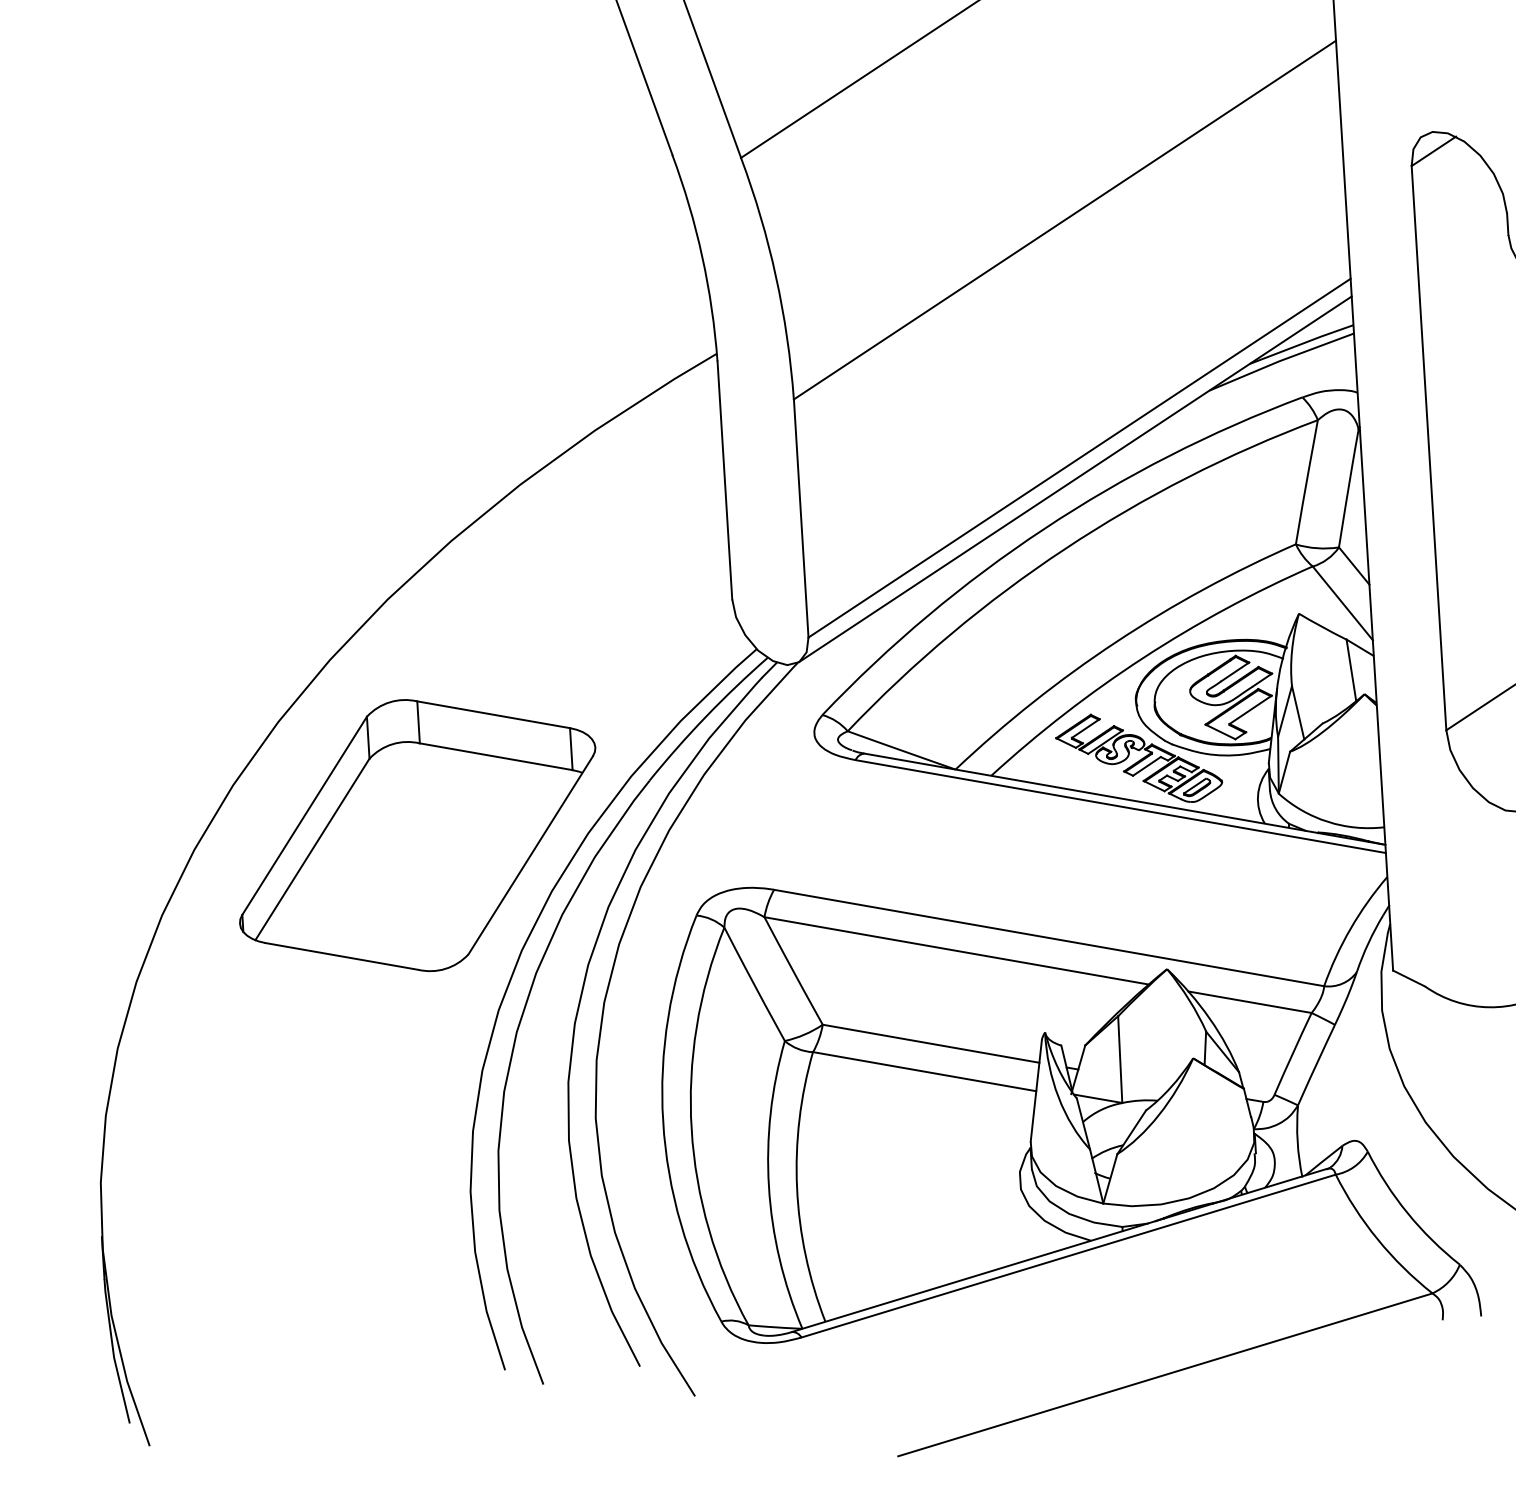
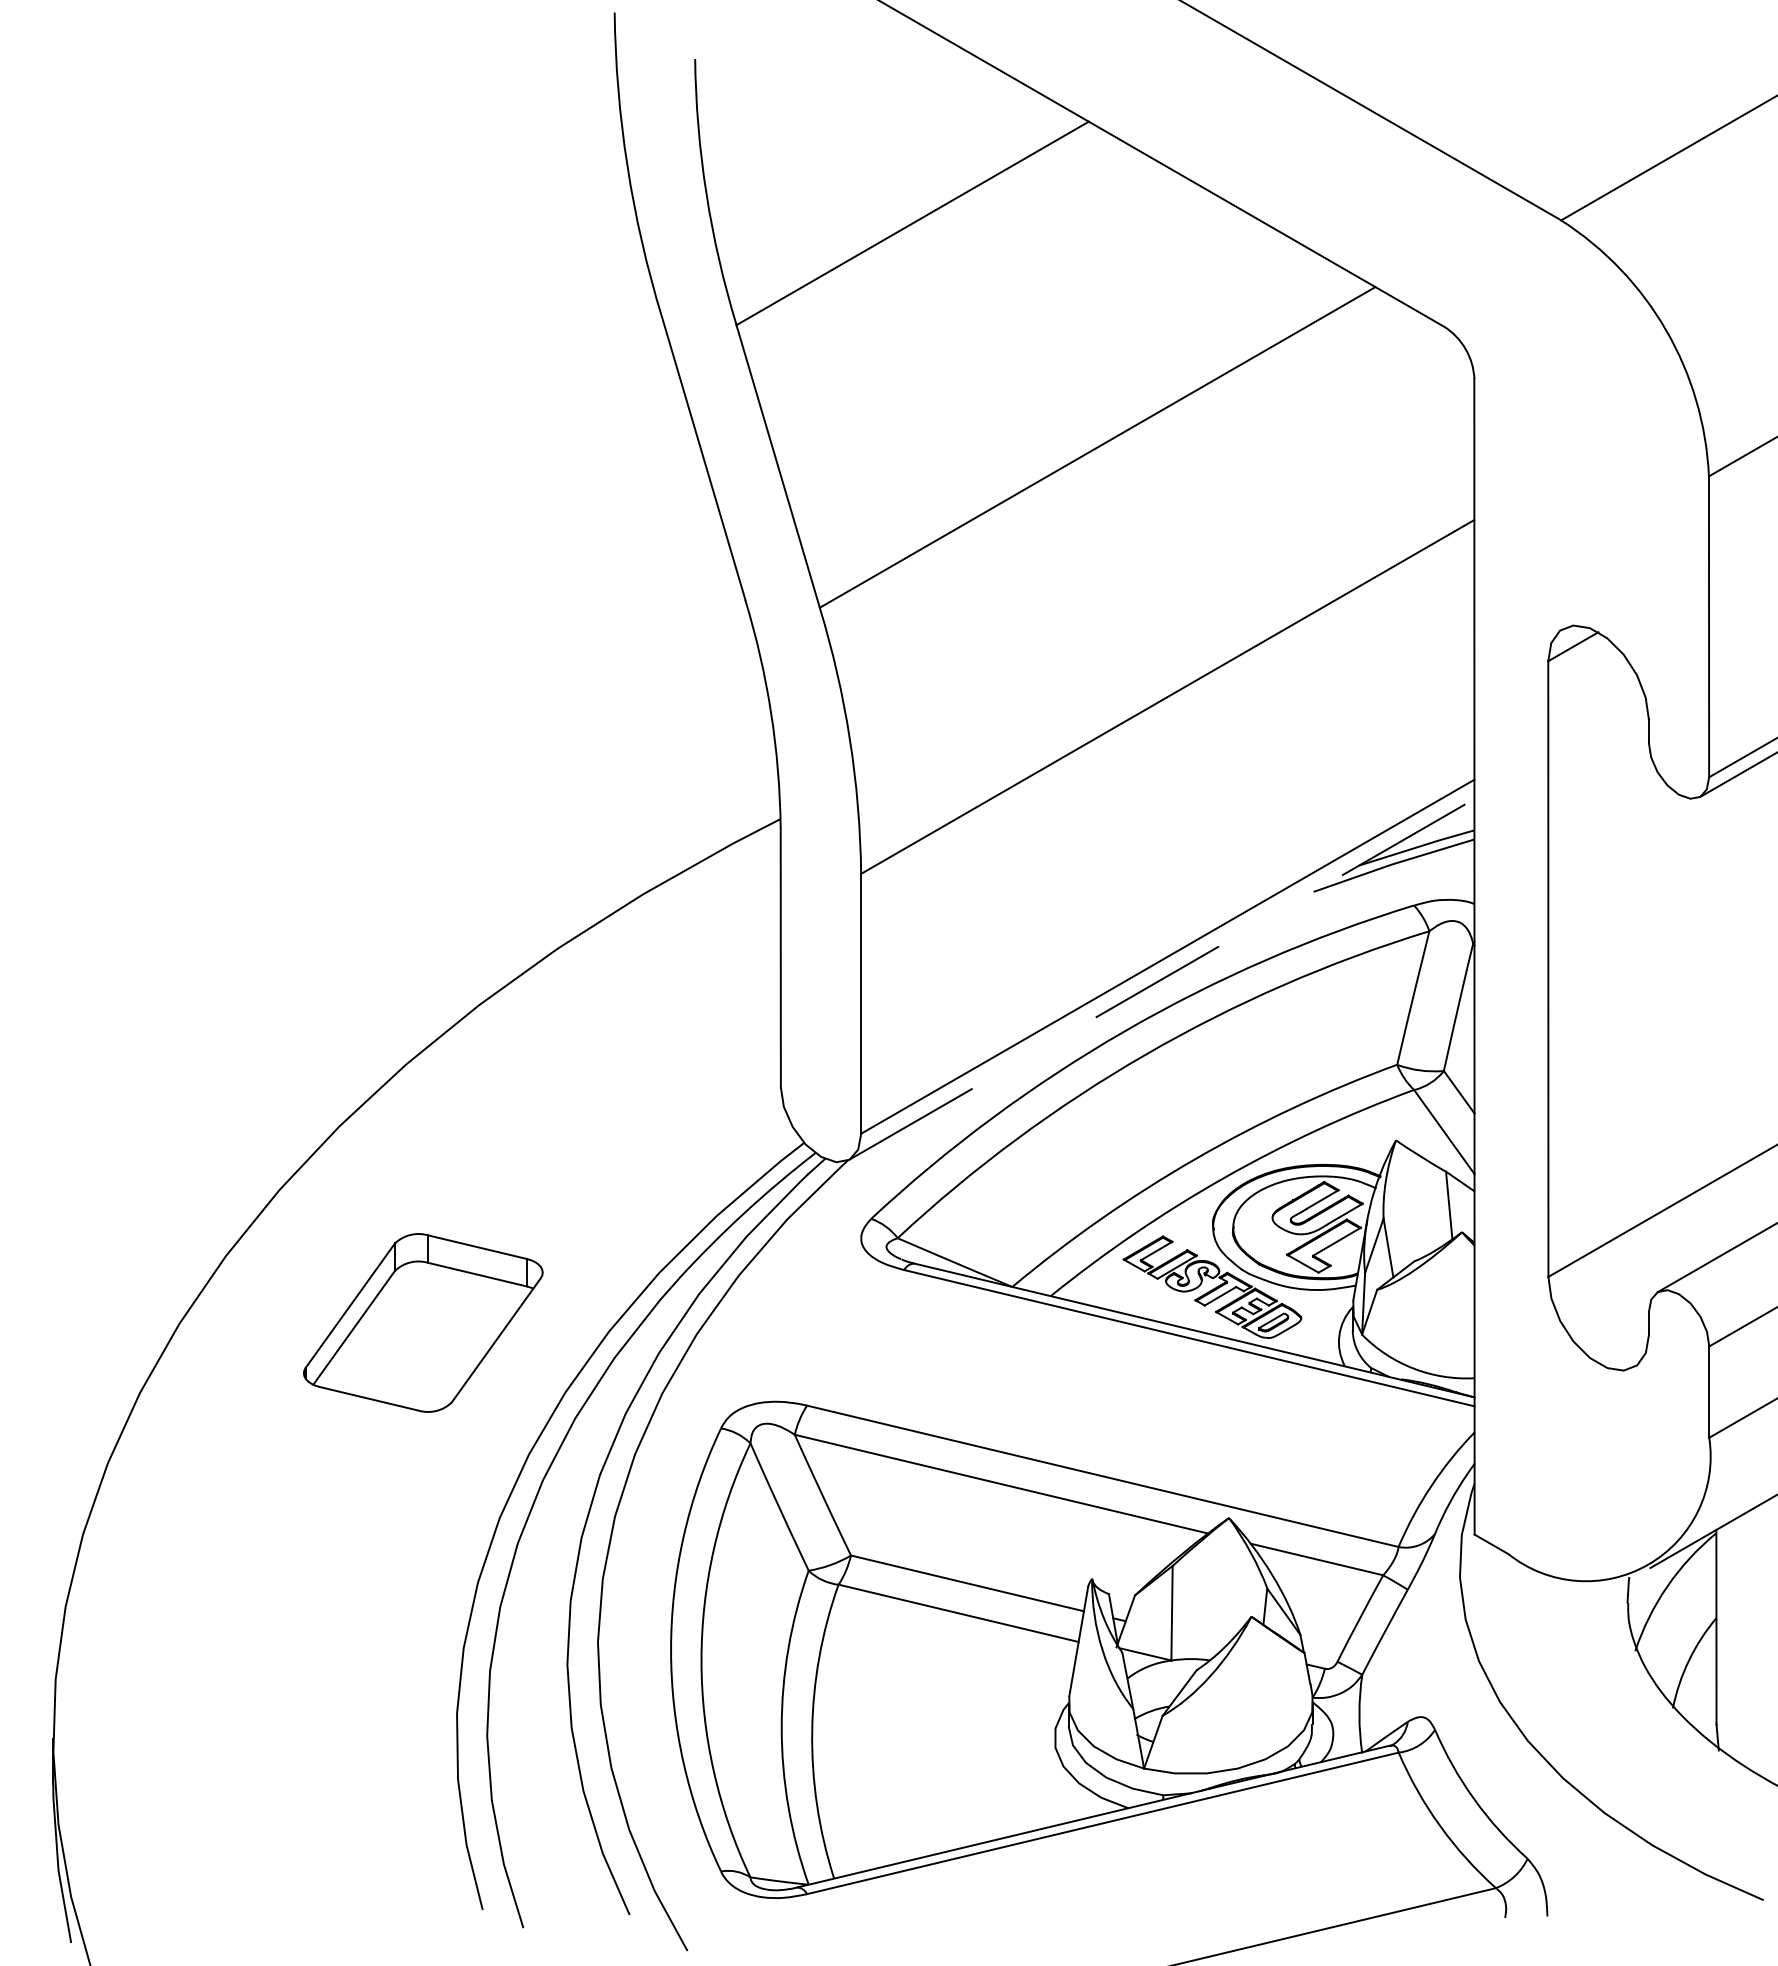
line: (1075, 479) -> (1161, 979), solid -> dashed
part: (417, 835) -> (423, 1322), size x0.6

